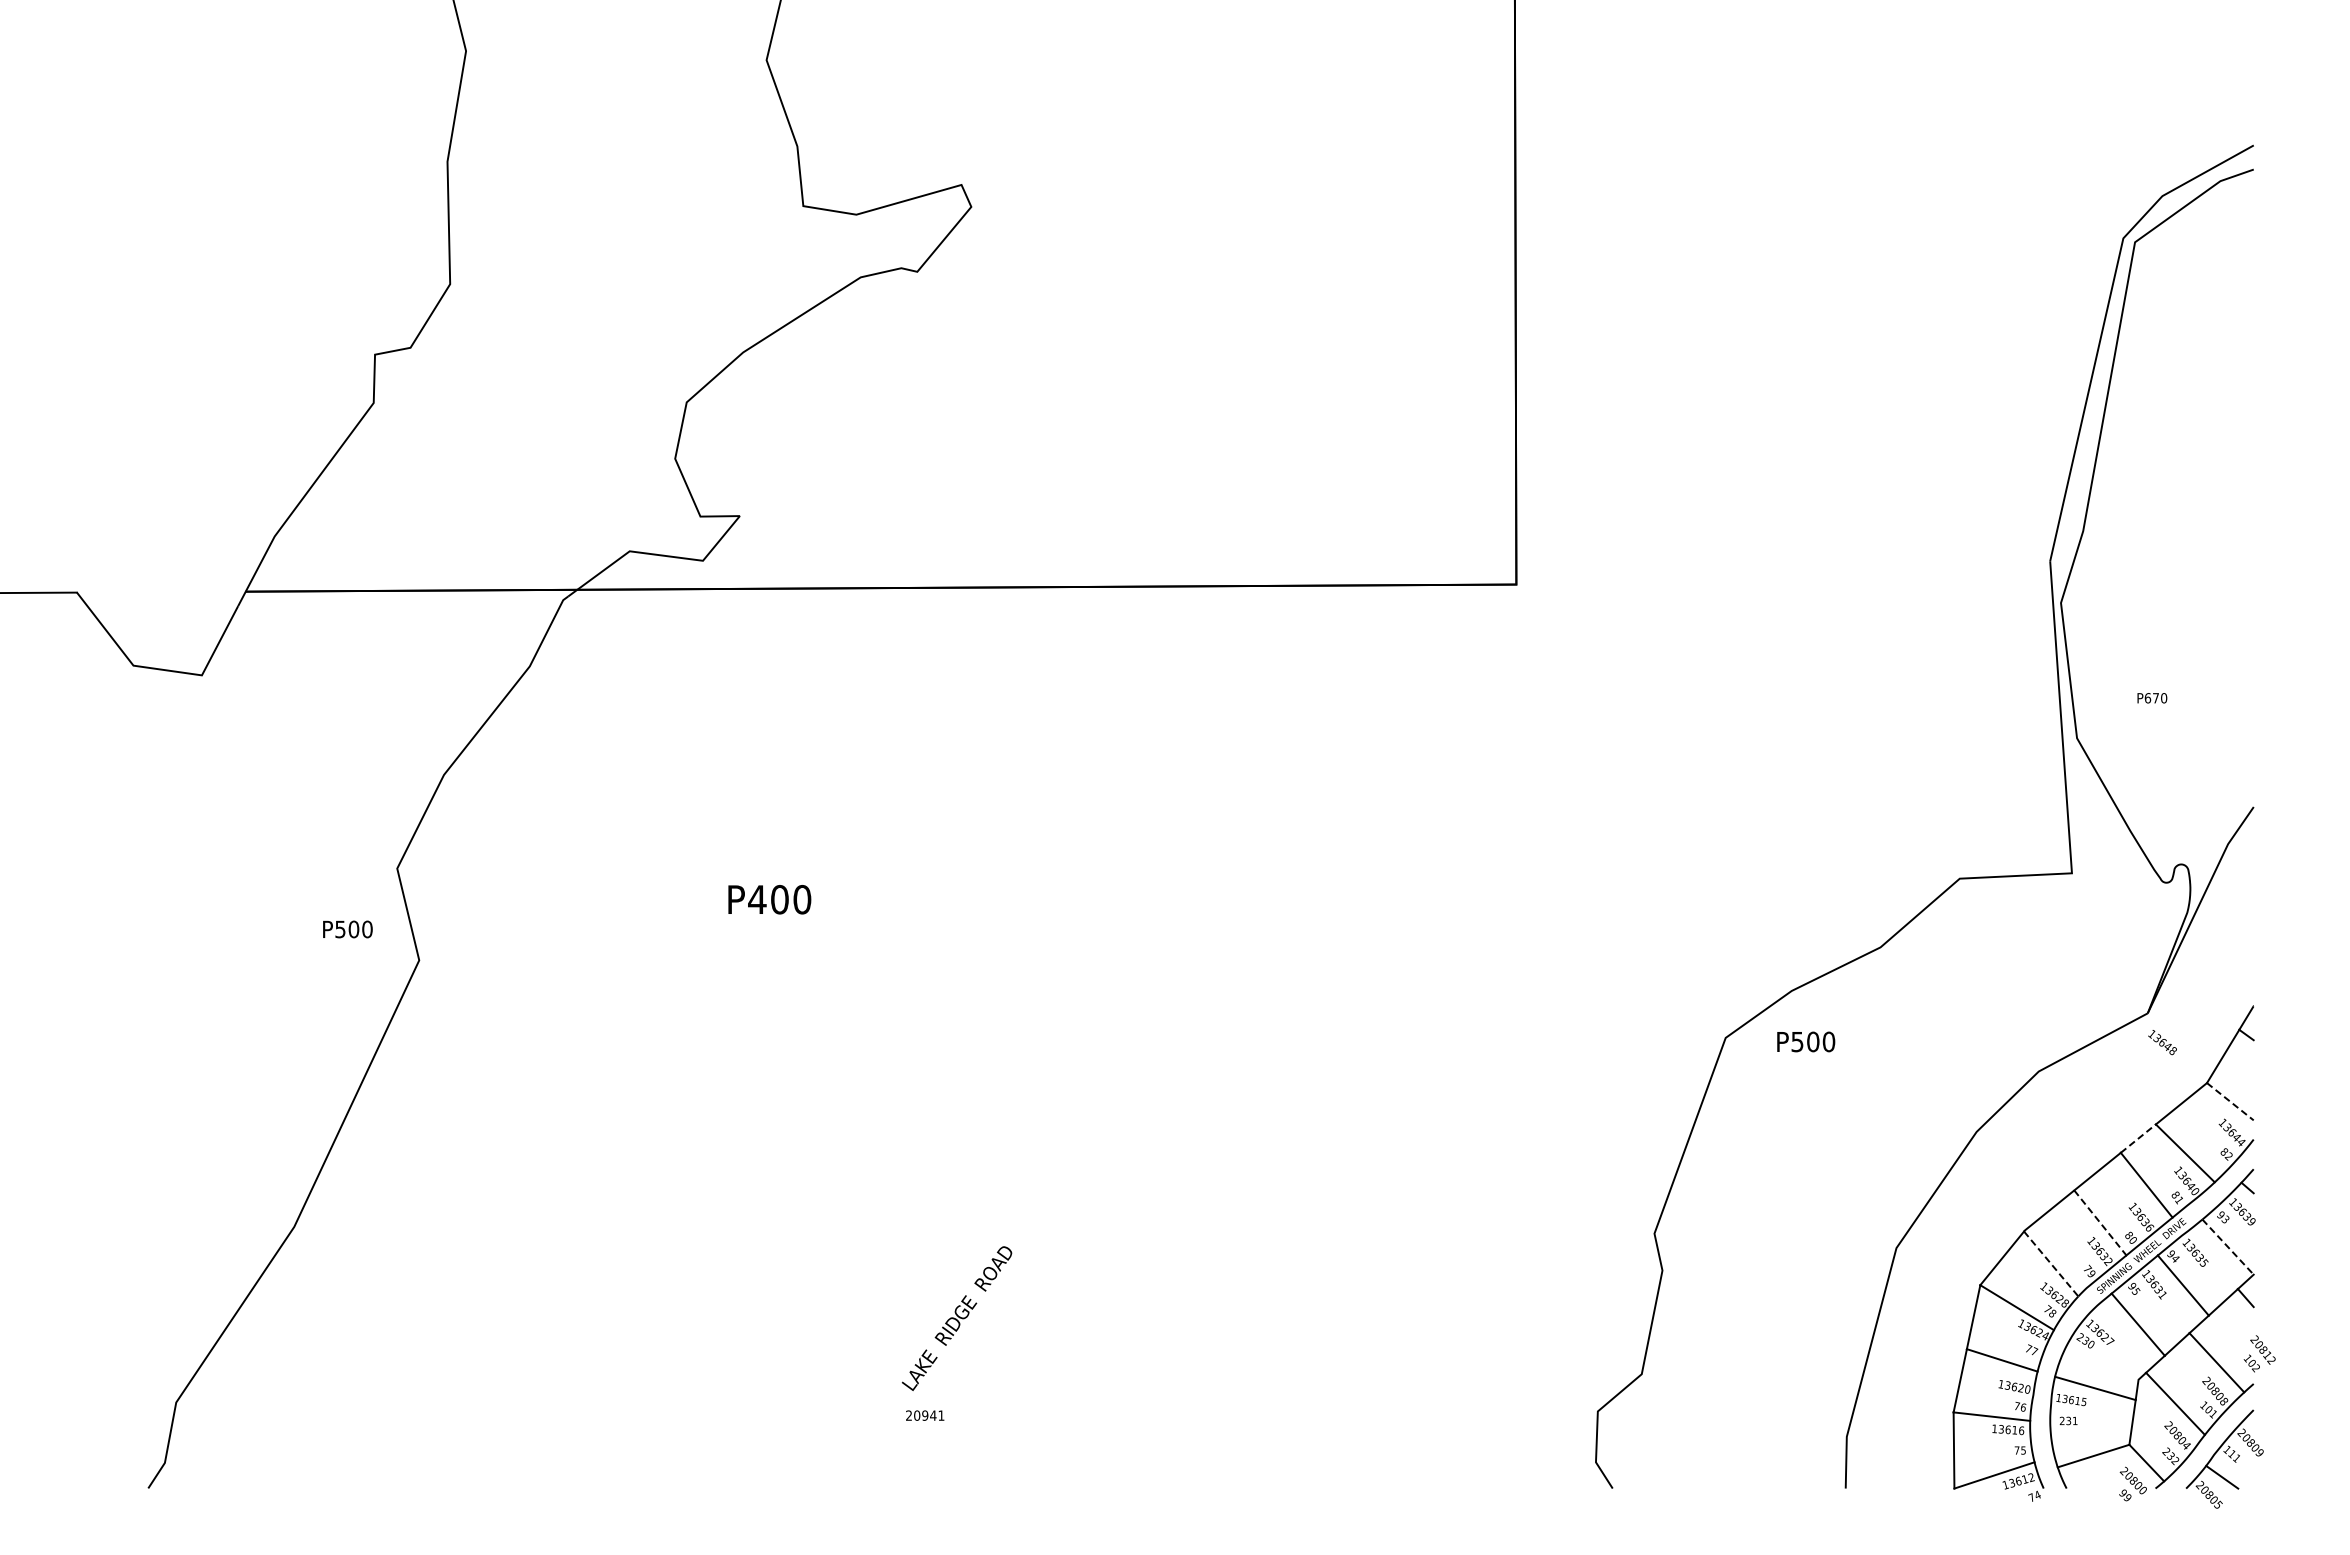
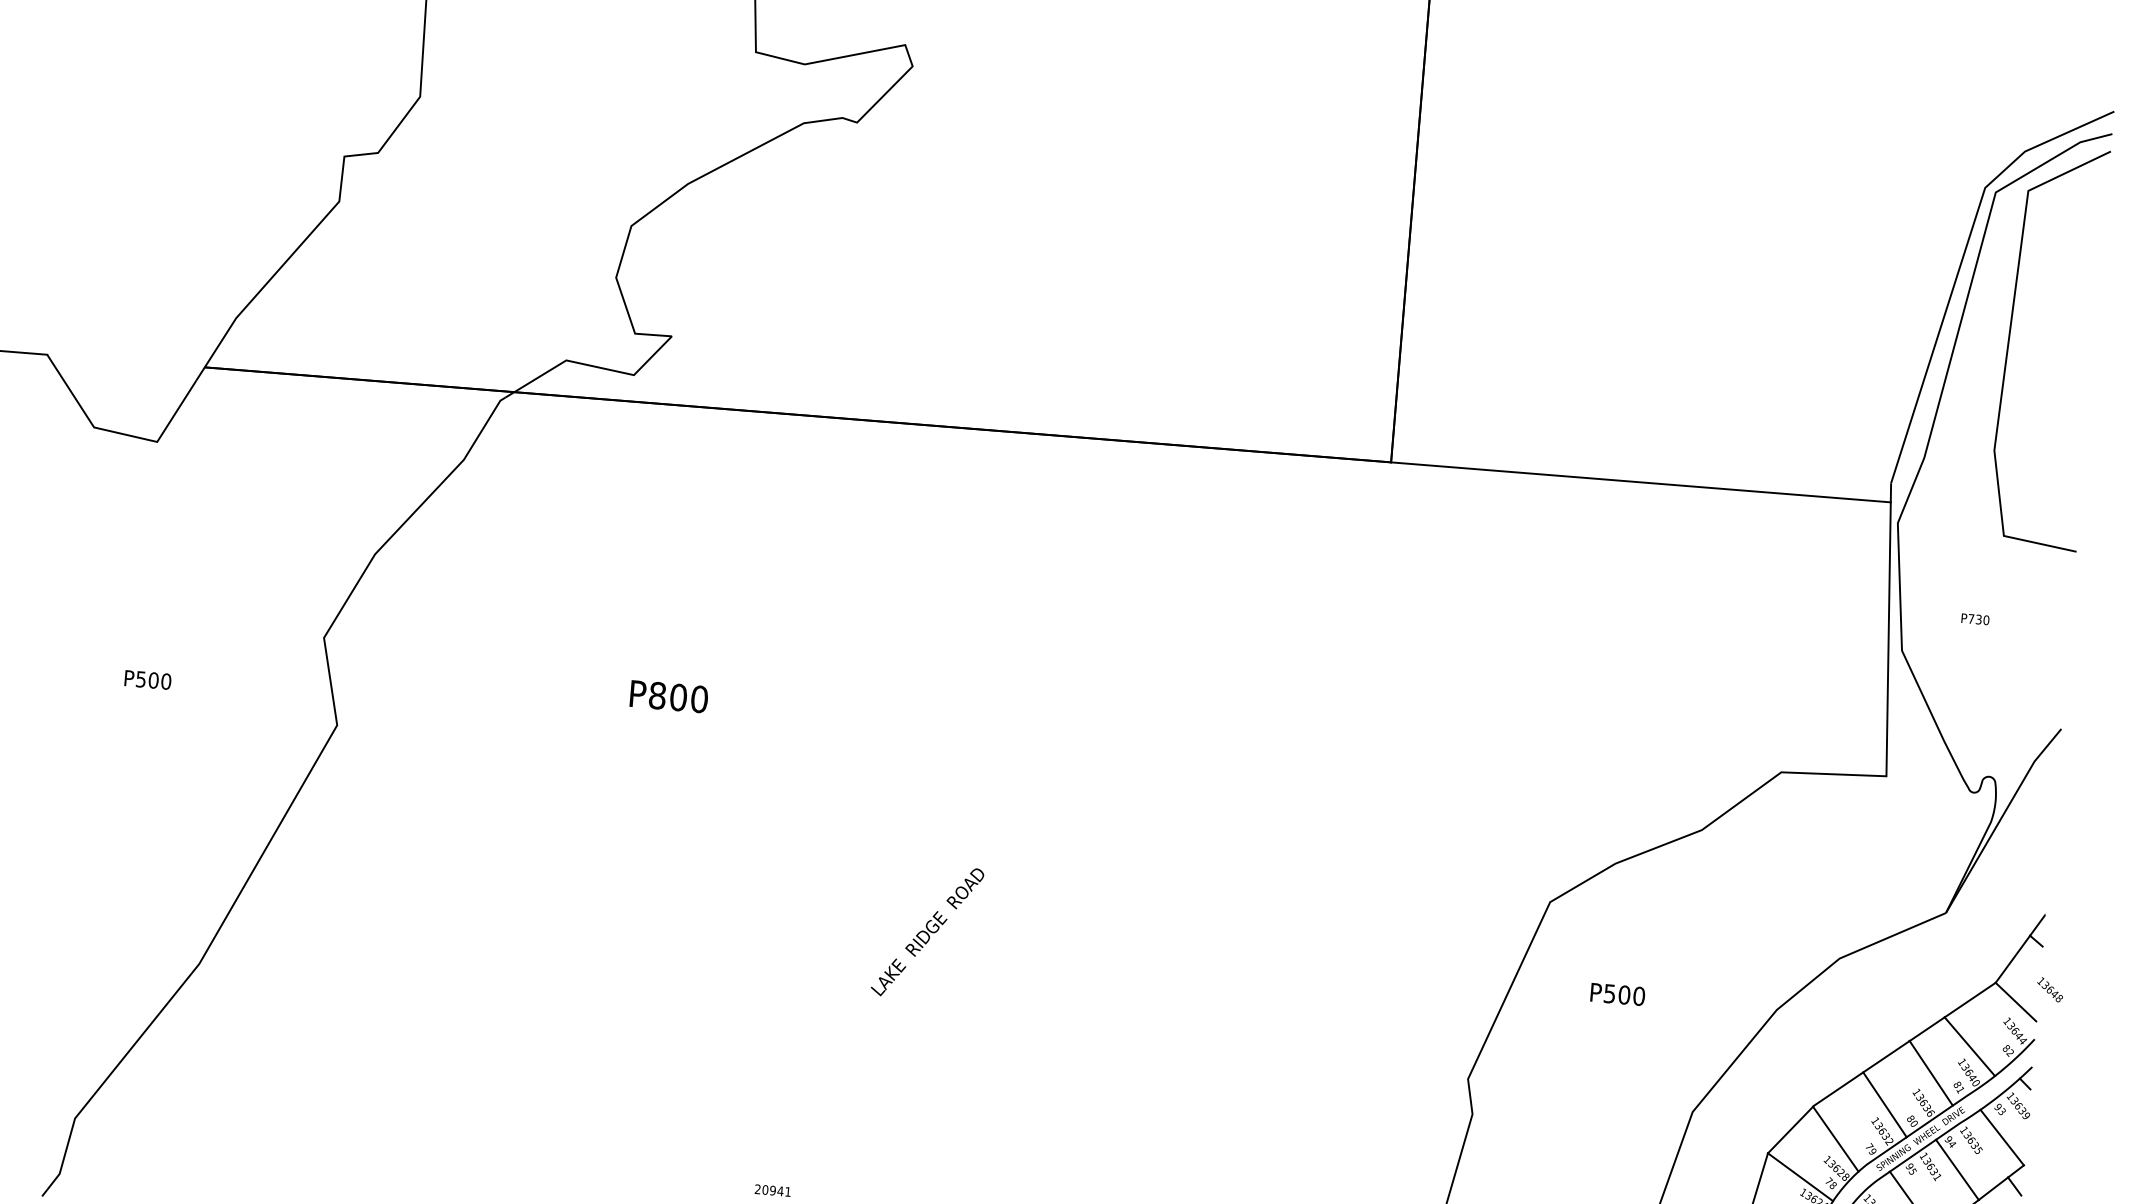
line: (2163, 402) -> (2009, 344), added
line: (1783, 582) -> (1640, 481), added
text: (2151, 698) -> (1974, 619), P670 -> P730
text: (757, 899) -> (657, 695), P400 -> P800
text: (347, 929) -> (147, 680), moved
text: (1806, 1041) -> (1618, 994), moved
text: (2162, 1042) -> (2050, 989), moved
line: (2230, 1101) -> (2016, 1001), dashed -> solid
line: (2138, 1138) -> (1927, 1029), dashed -> solid
line: (2100, 1222) -> (1885, 1104), dashed -> solid
line: (2228, 1247) -> (2002, 1137), dashed -> solid
line: (2051, 1264) -> (1836, 1139), dashed -> solid
text: (956, 1318) -> (926, 932), moved

